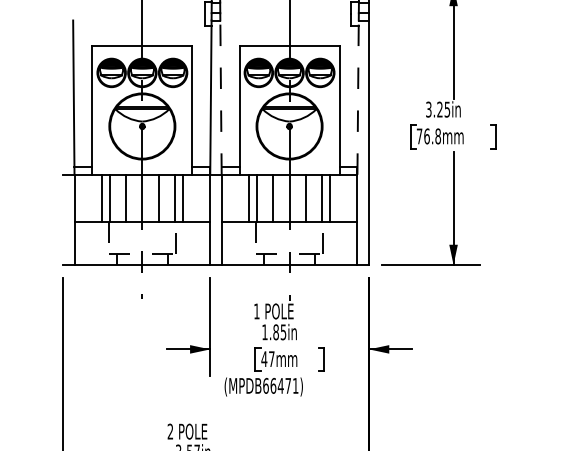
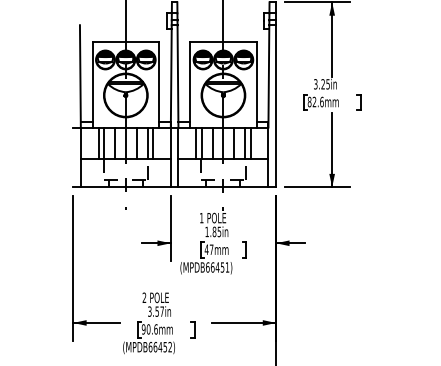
line: (220, 96) -> (177, 75), dashed -> solid
line: (357, 96) -> (268, 75), dashed -> solid
text: (428, 135) -> (315, 101), 76.8mm -> 82.6mm
text: (288, 385) -> (222, 267), (MPDB66471) -> (MPDB66451)

